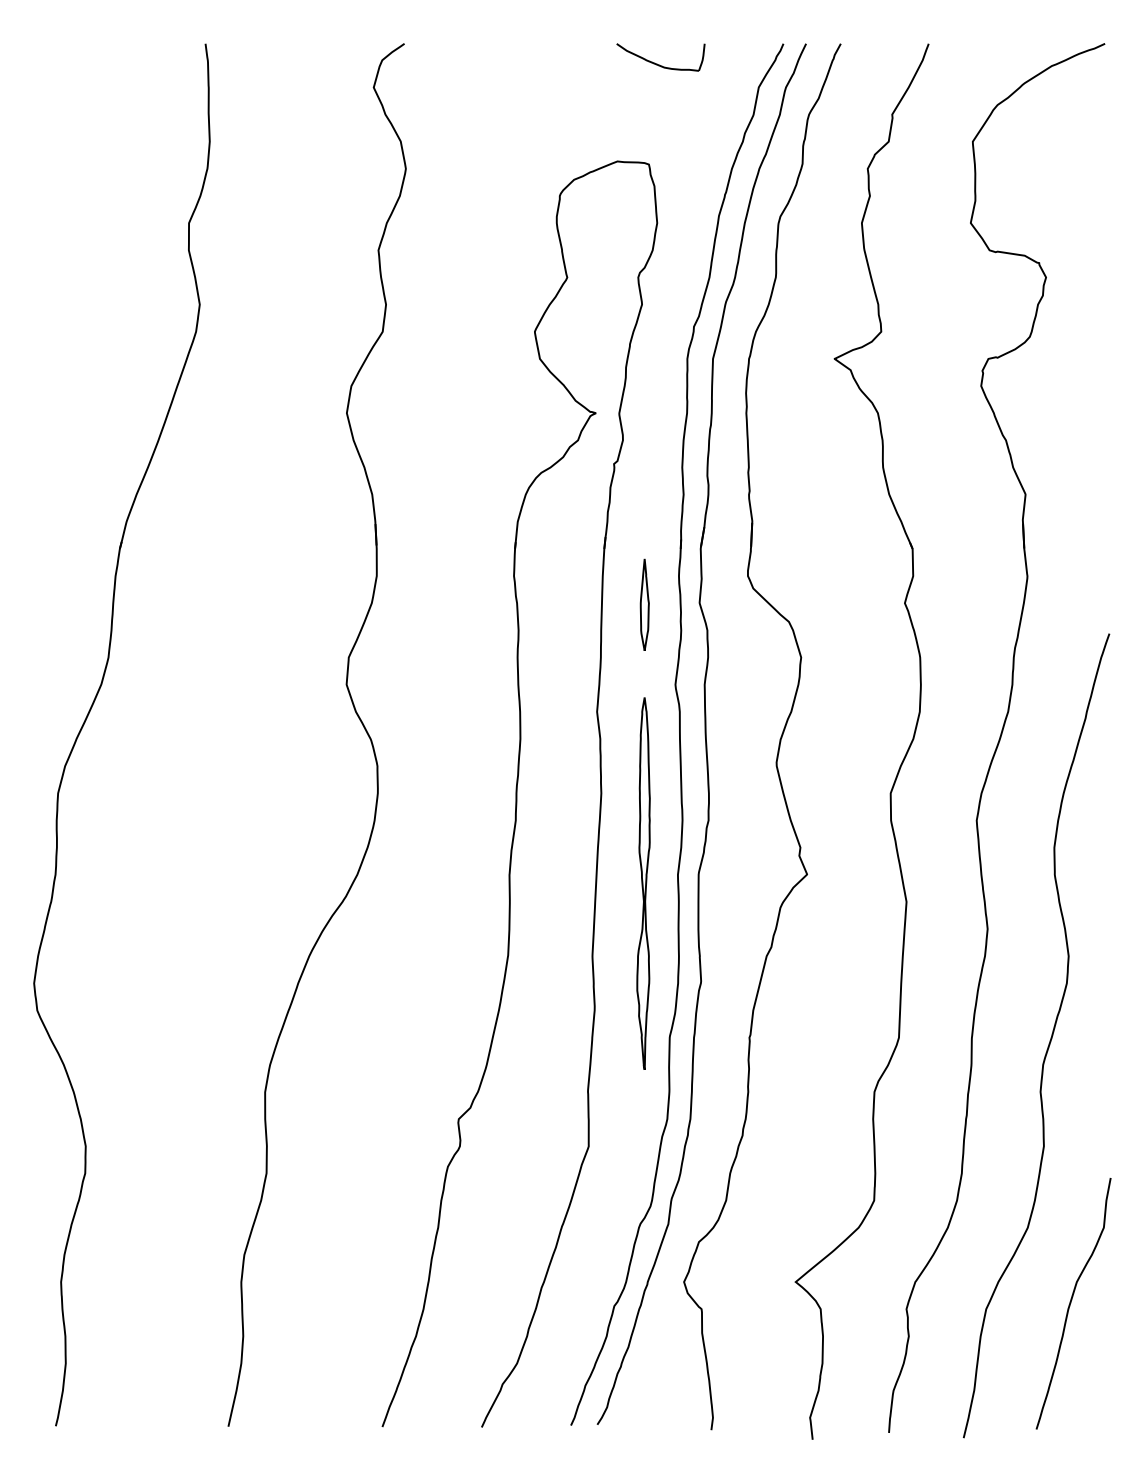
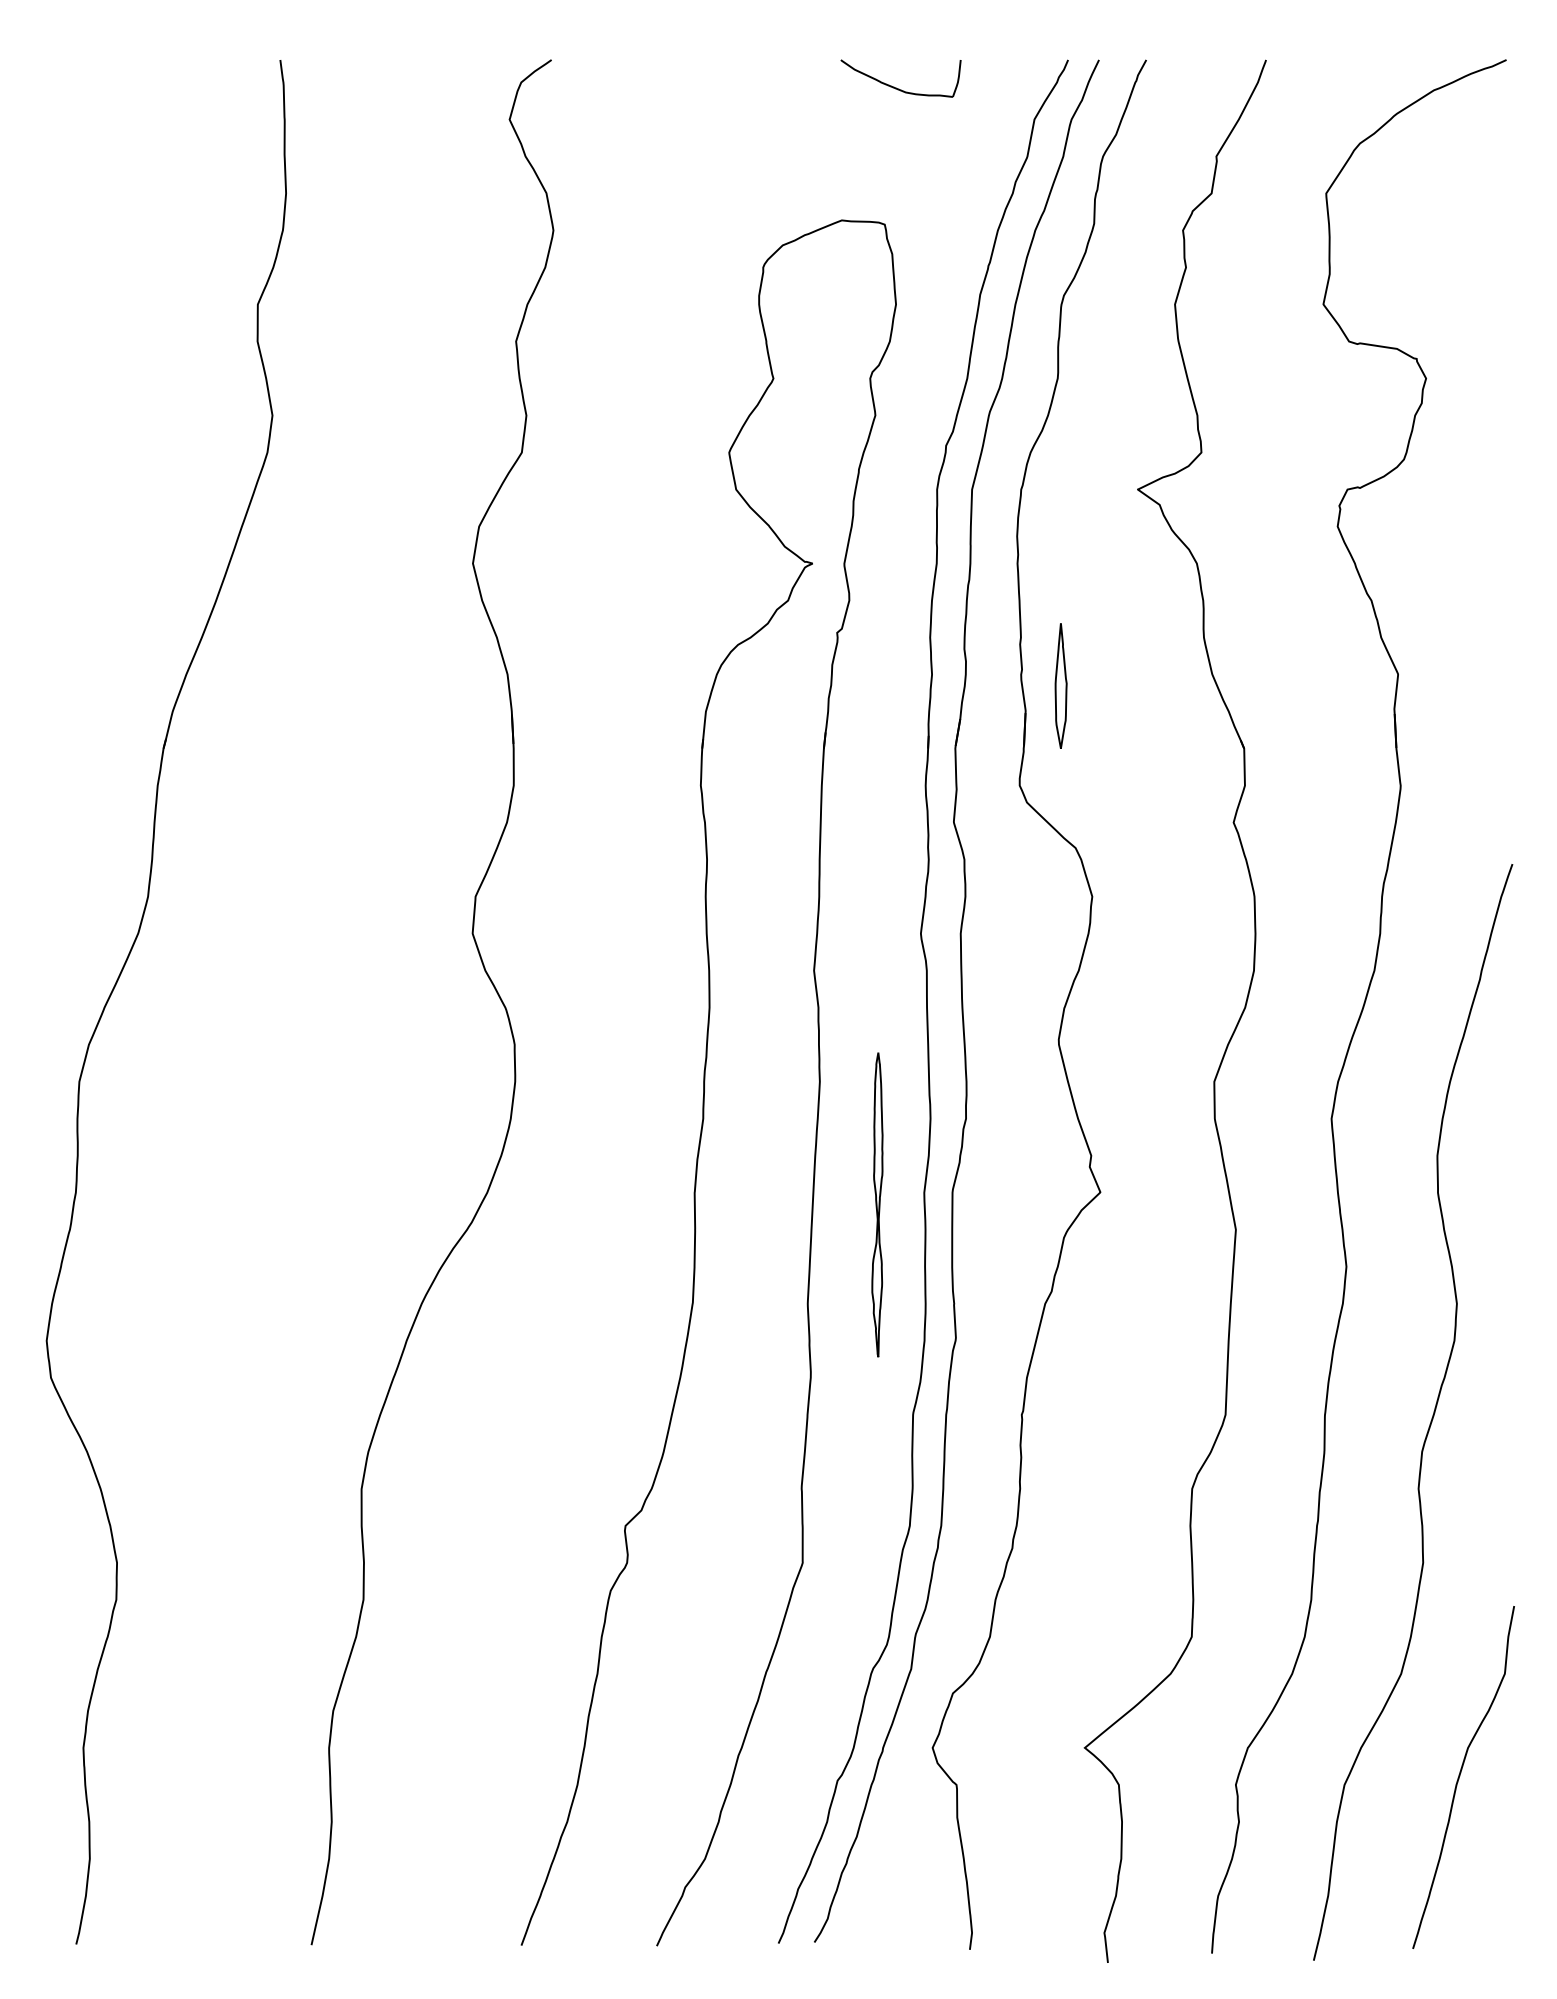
part: (644, 604) -> (1060, 685), moved
part: (643, 883) -> (877, 1204), size x0.6

